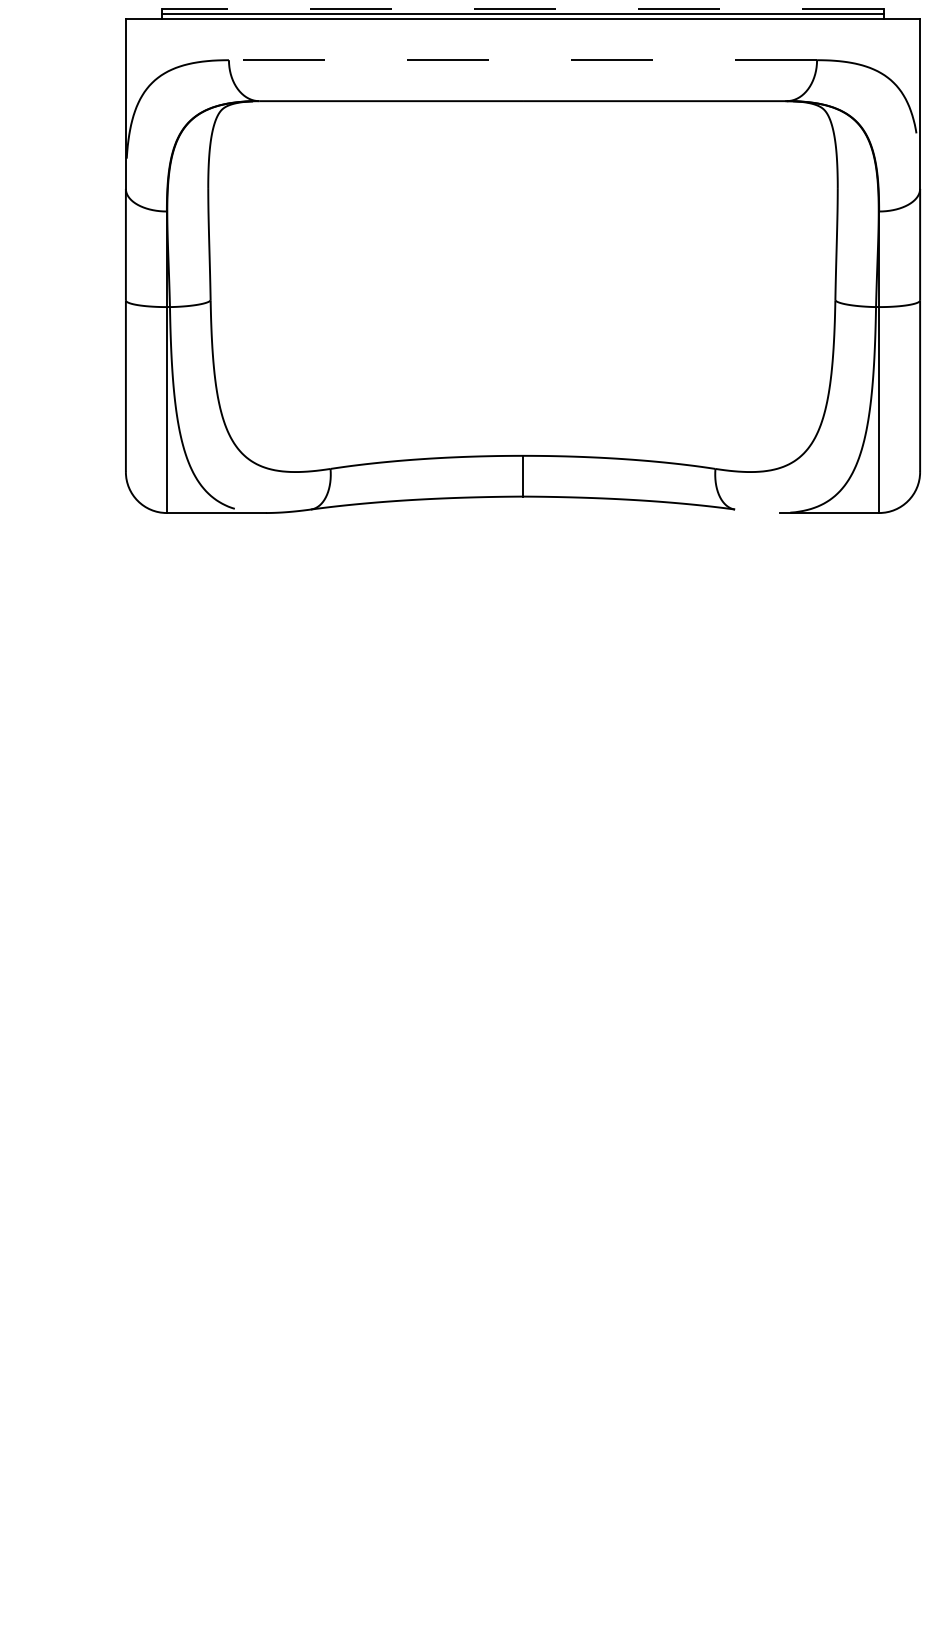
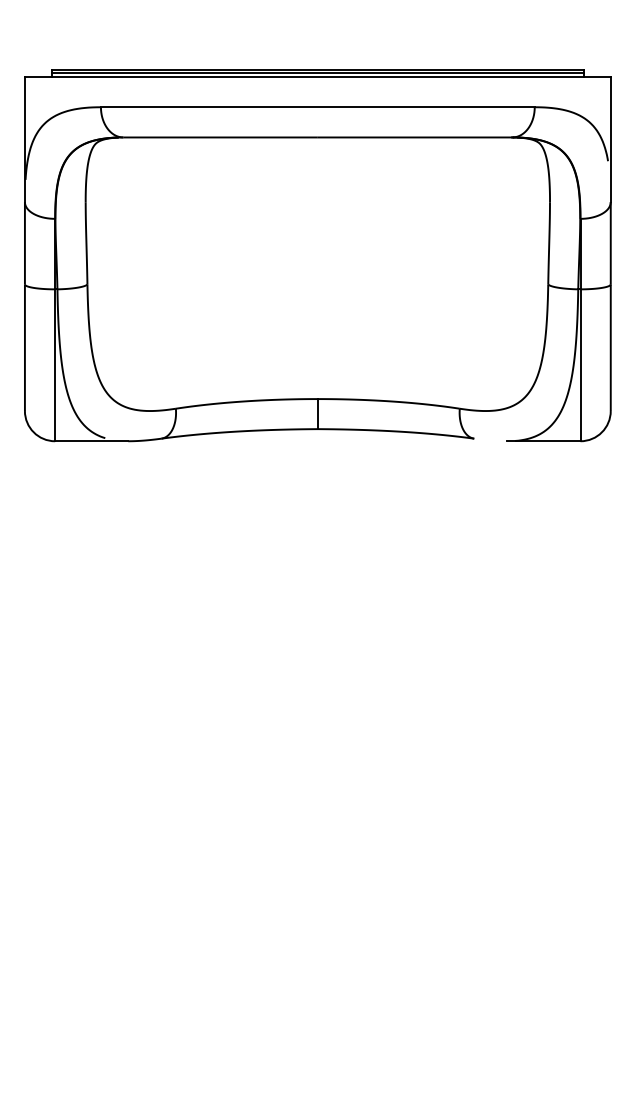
line: (523, 9) -> (318, 69), dashed -> solid
line: (522, 60) -> (317, 107), dashed -> solid

